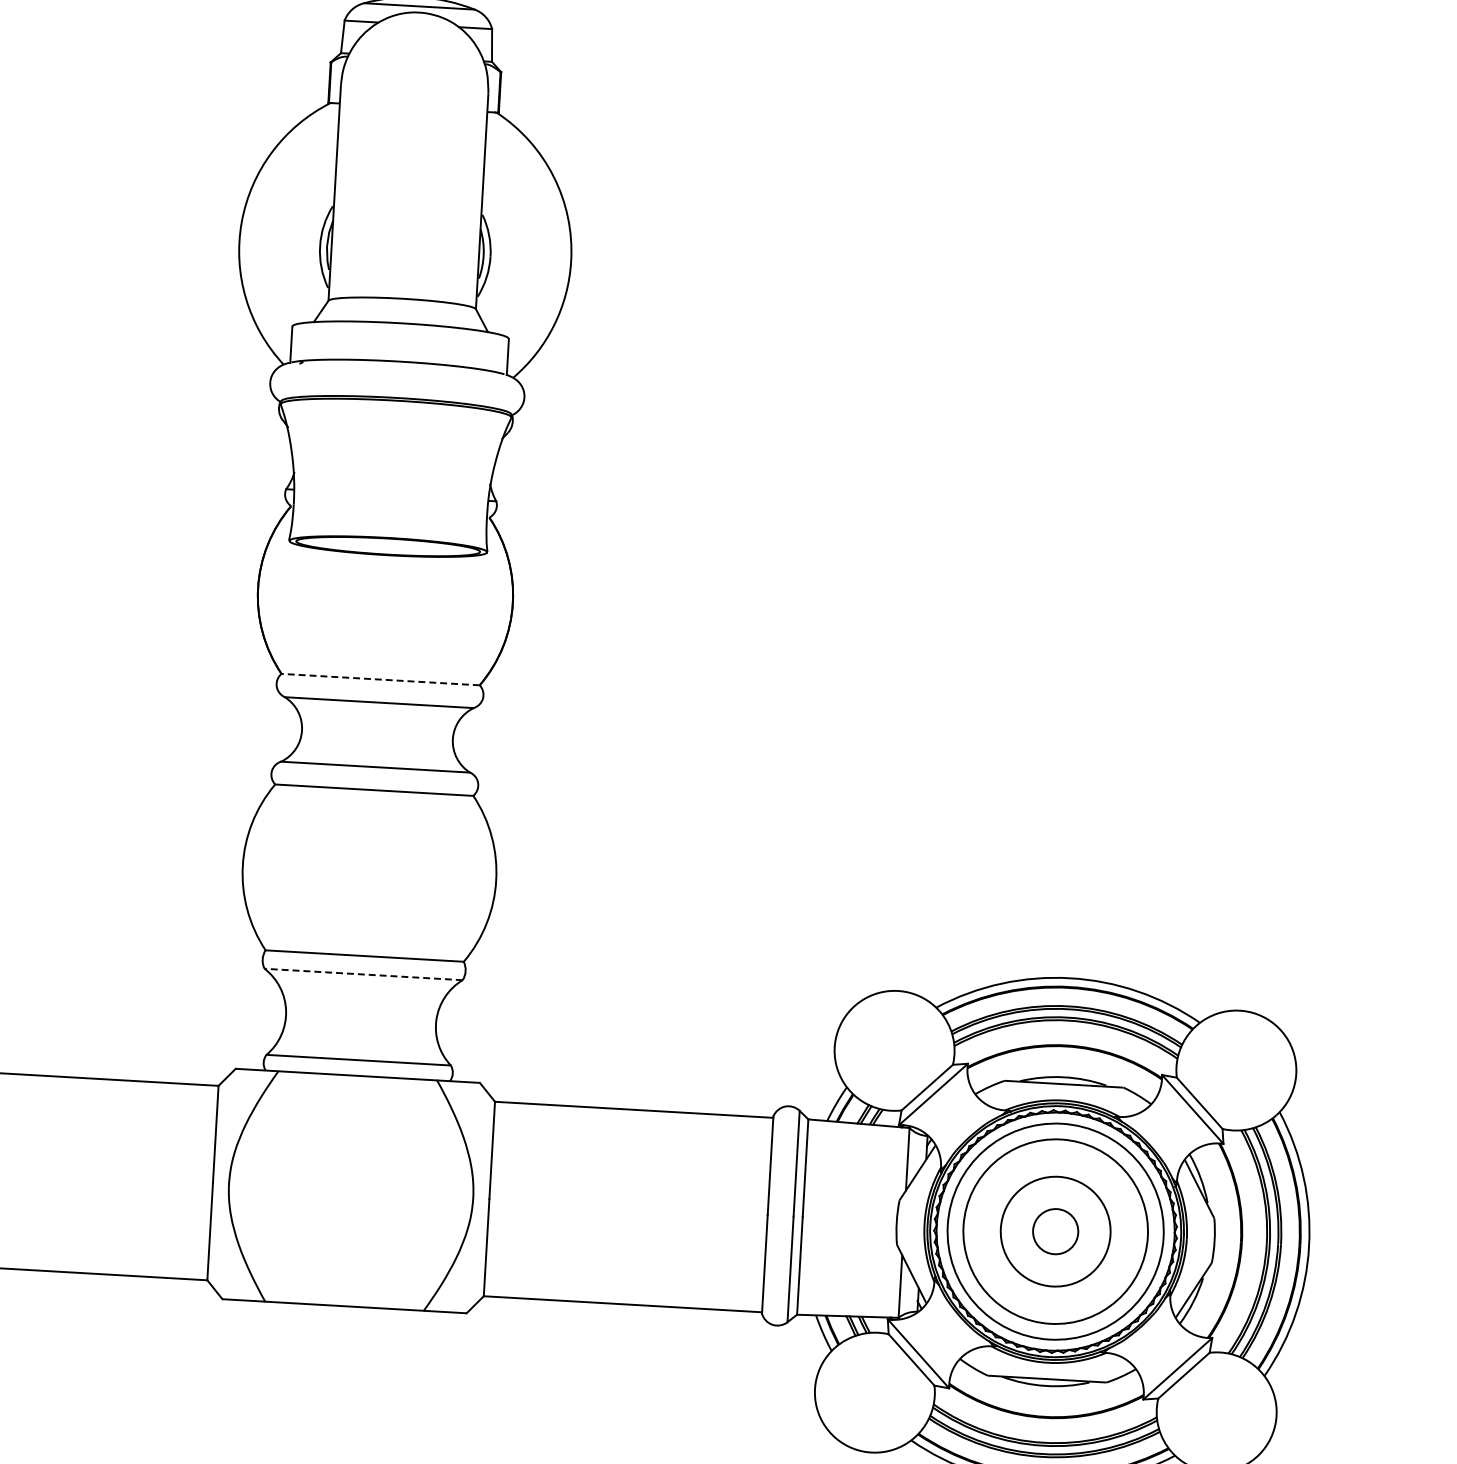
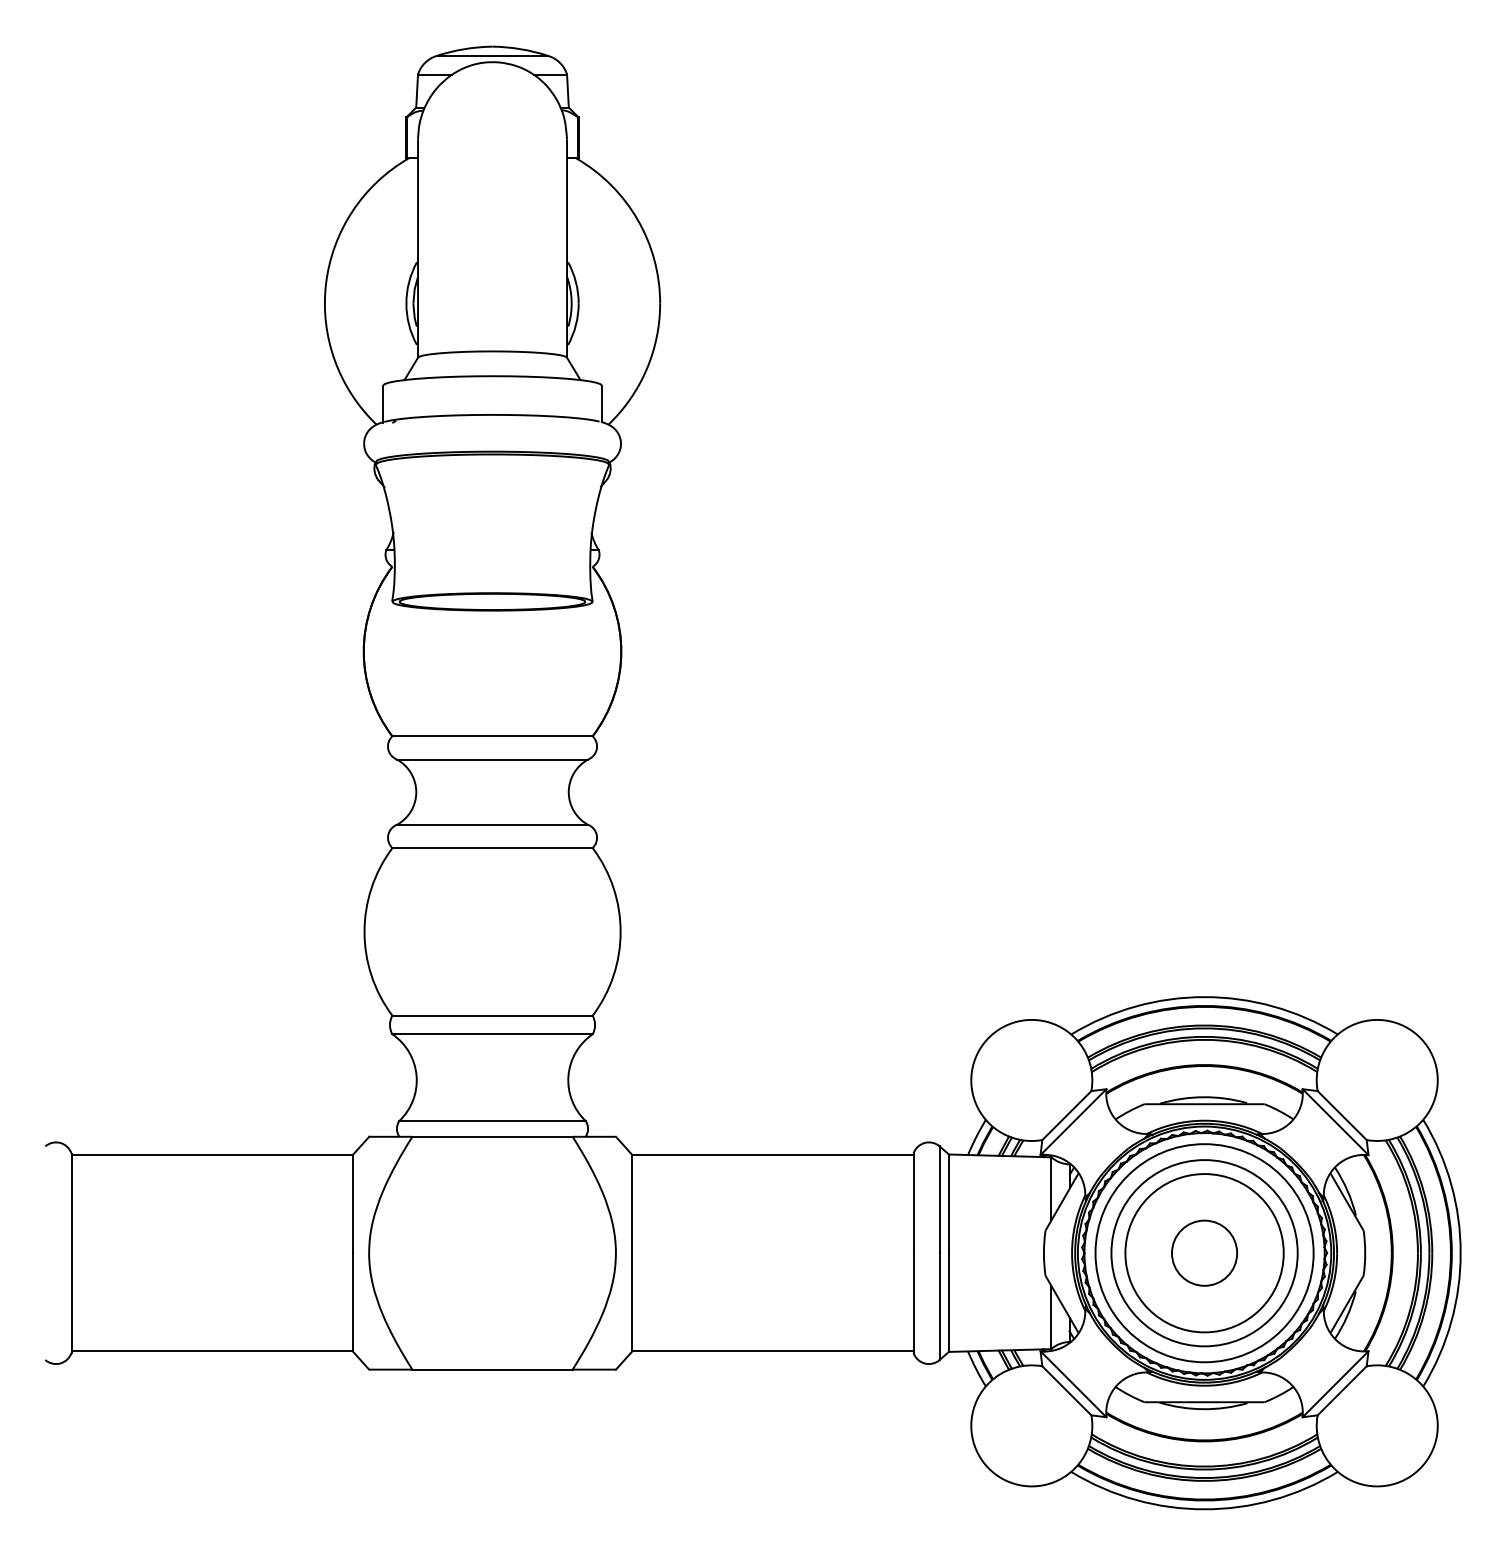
line: (380, 679) -> (492, 736), dashed -> solid
line: (363, 974) -> (492, 1034), dashed -> solid
circle: (1055, 1230) -> (1204, 1252), size x1.43
circle: (1055, 1231) -> (1204, 1253), size x1.43

